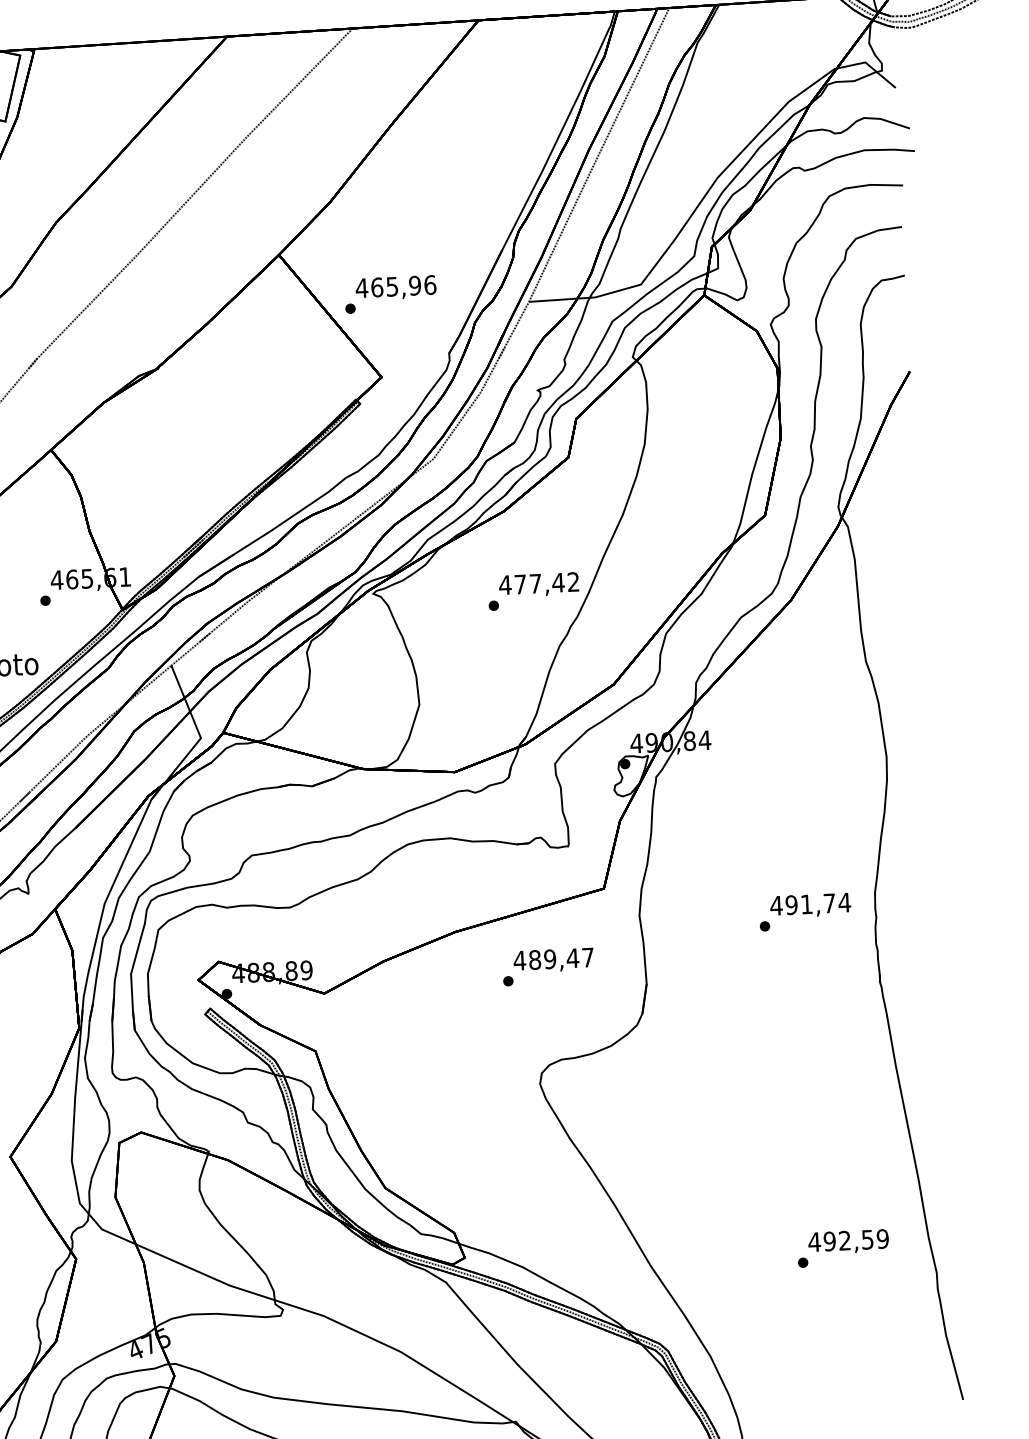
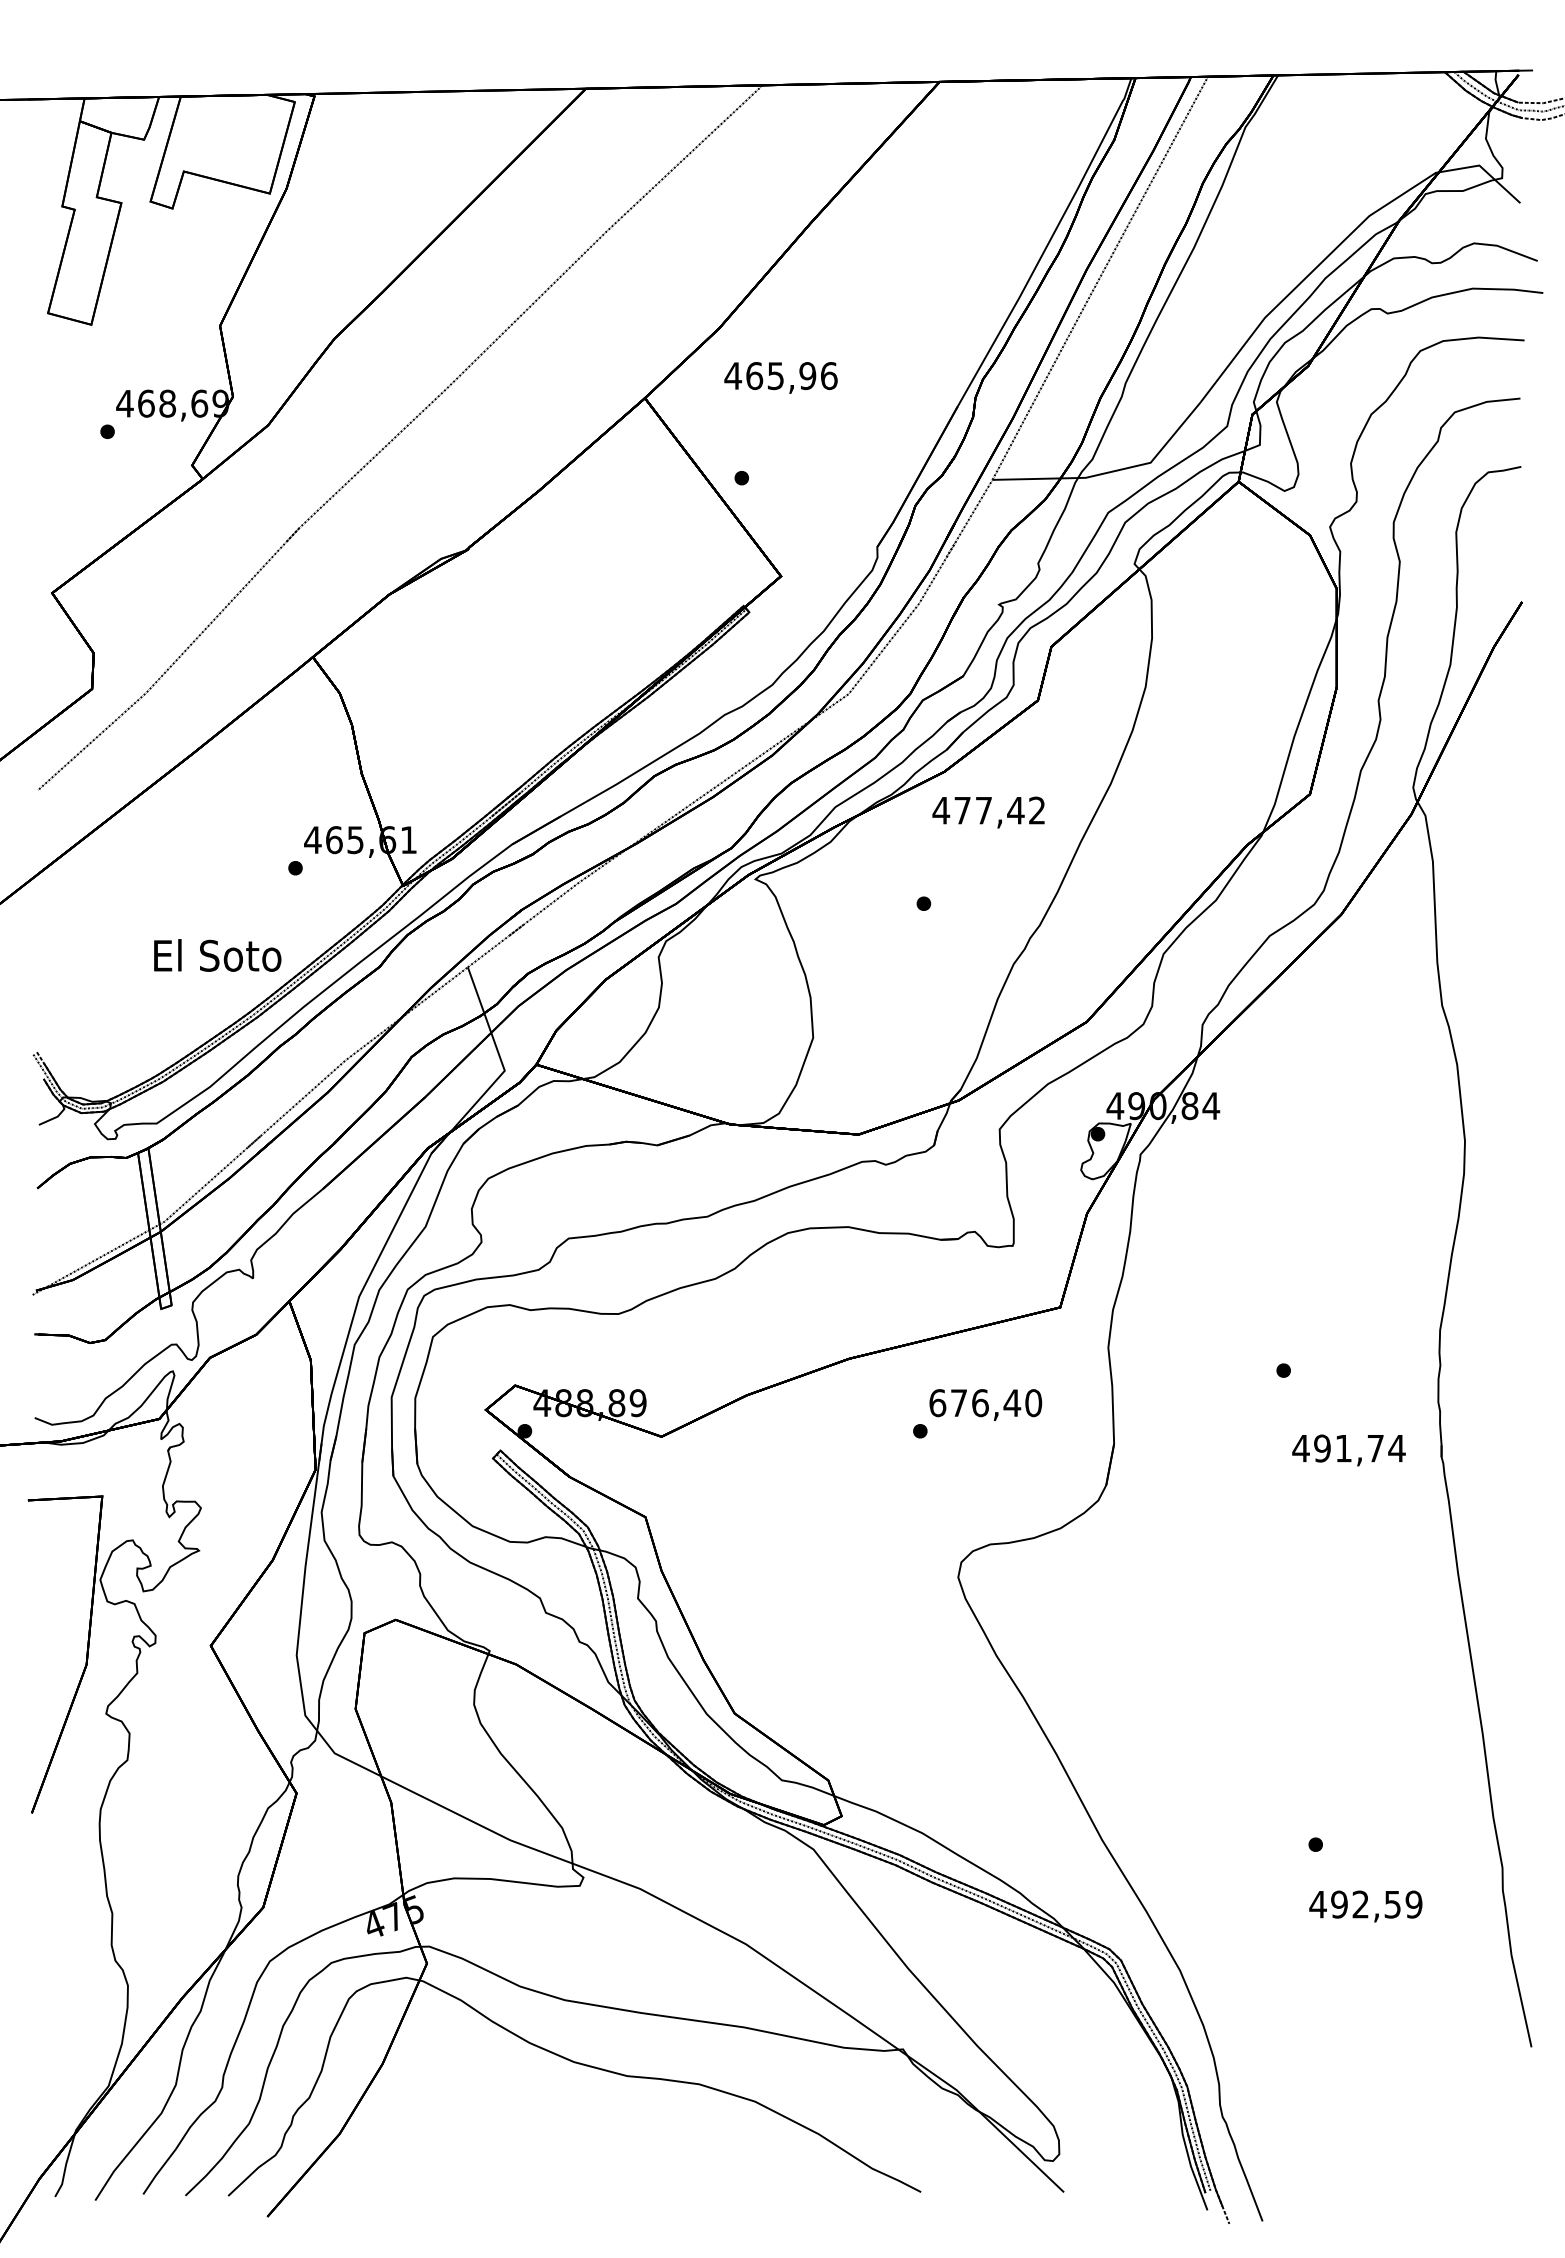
text: (395, 287) -> (780, 377), moved
text: (538, 584) -> (988, 812), moved
text: (810, 905) -> (1348, 1450), moved
text: (553, 959) -> (985, 1403), 489,47 -> 676,40
text: (848, 1241) -> (1365, 1906), moved

